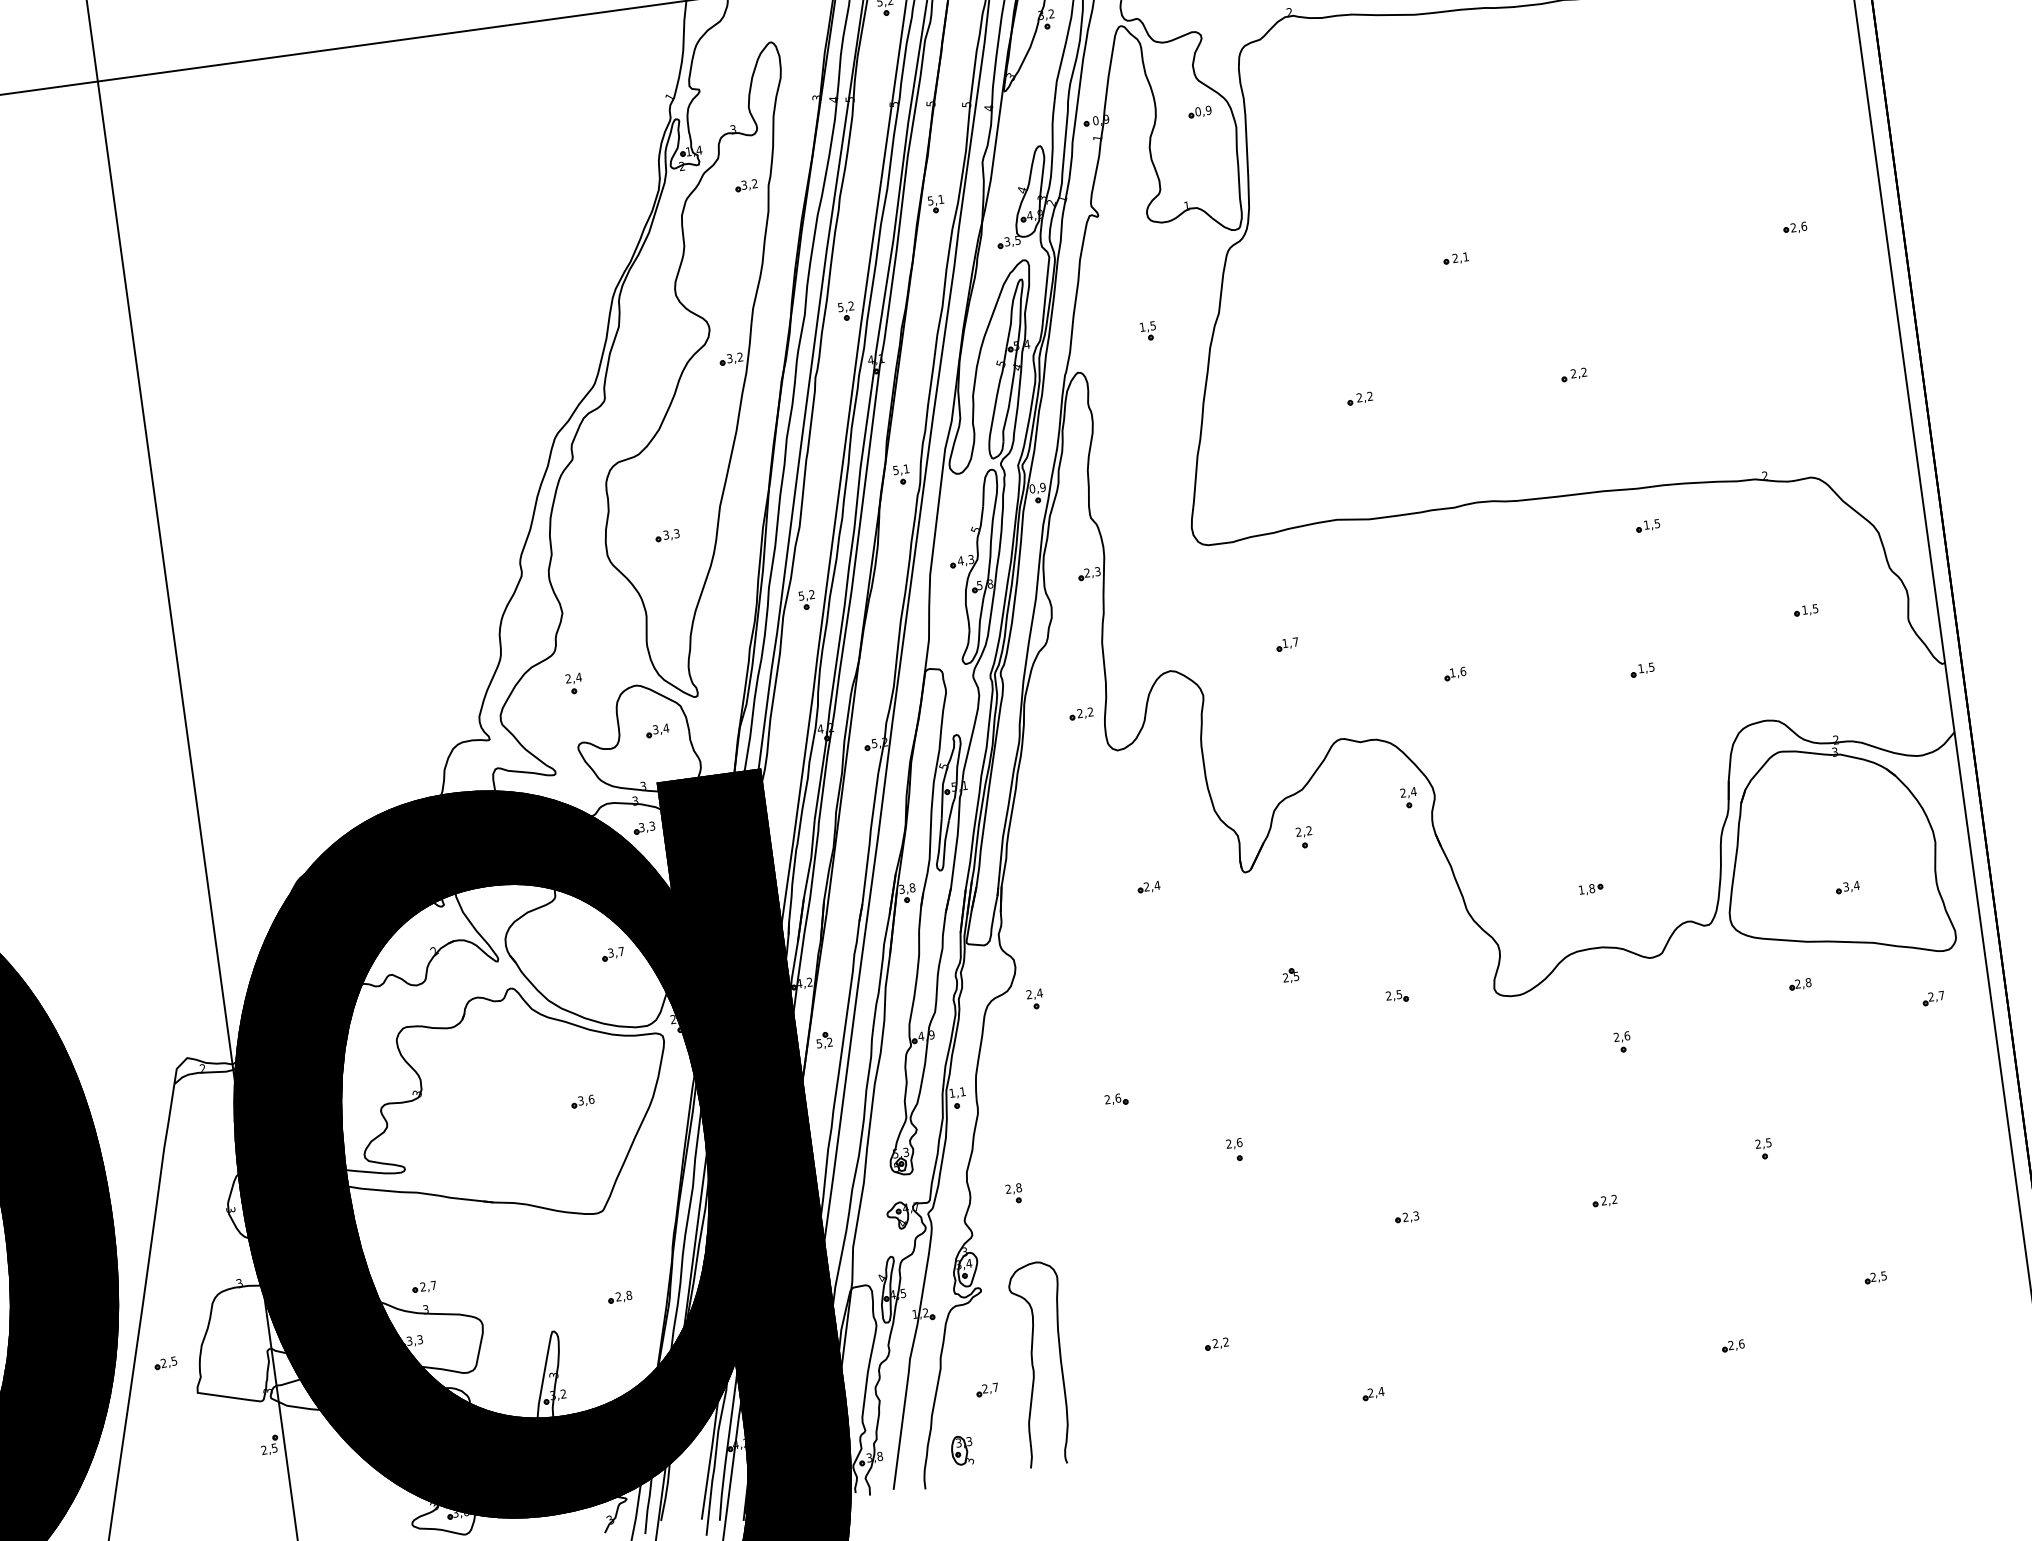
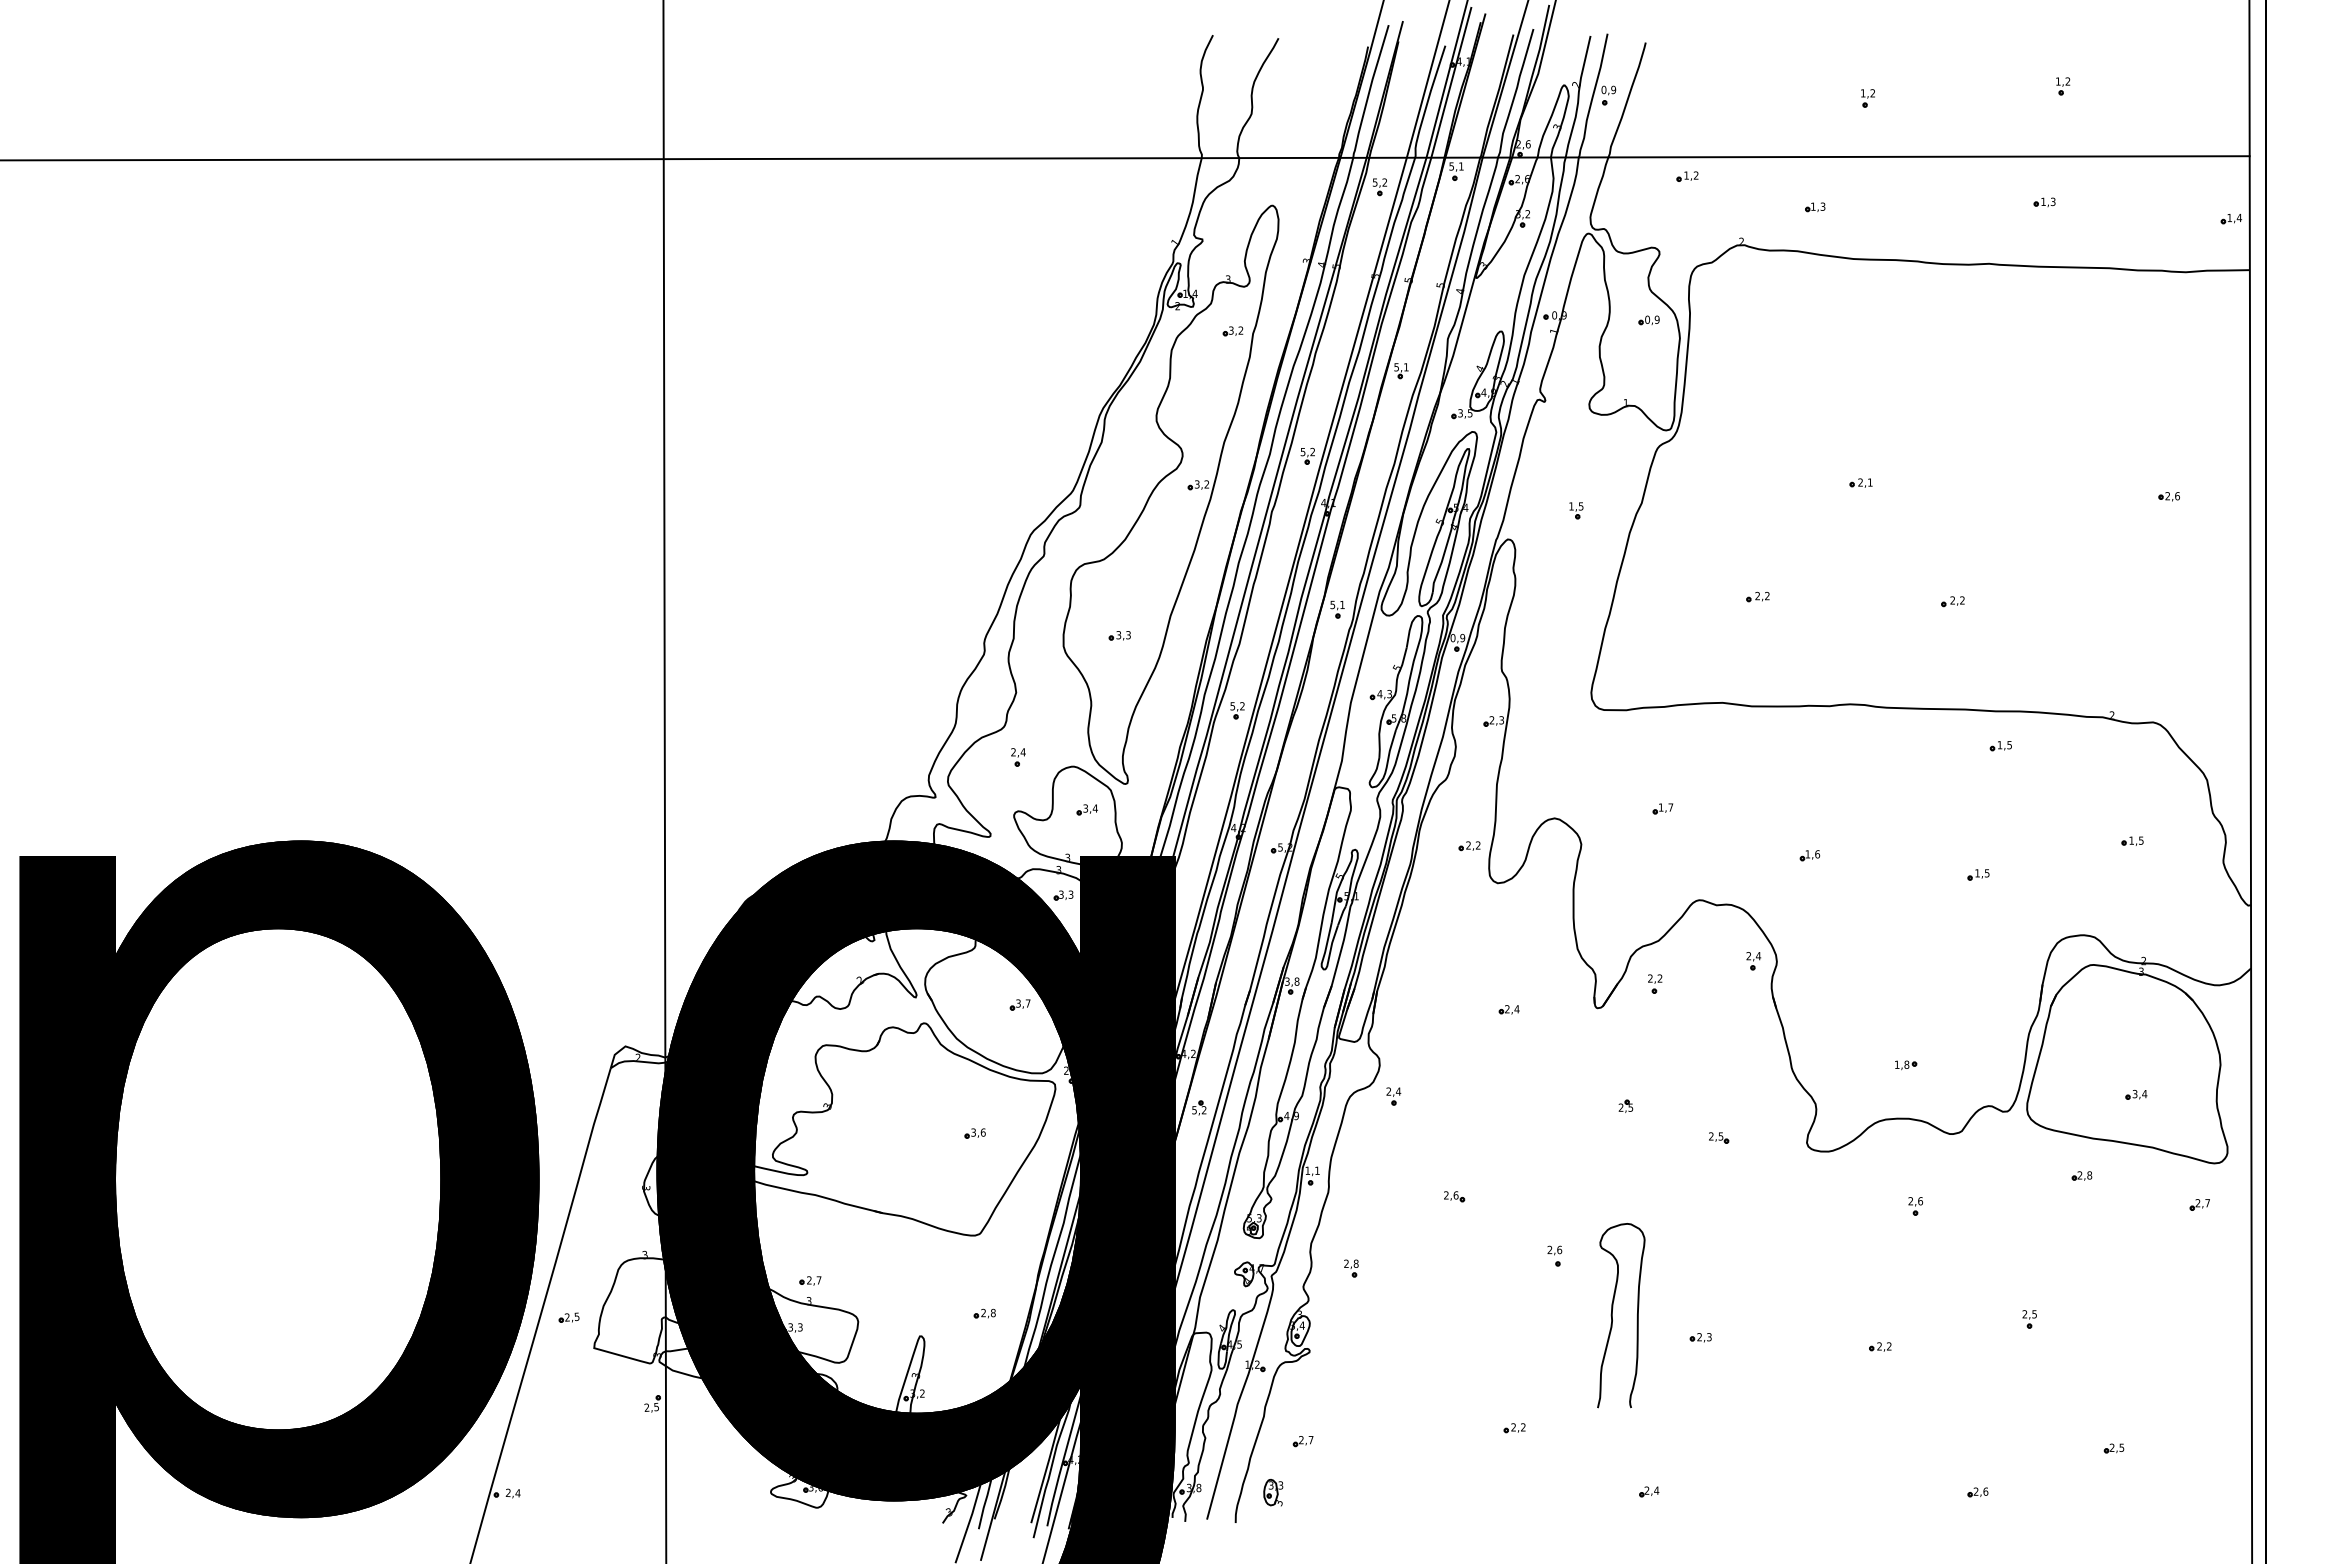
curve: (1033, 1364) -> (1612, 1315), moved

